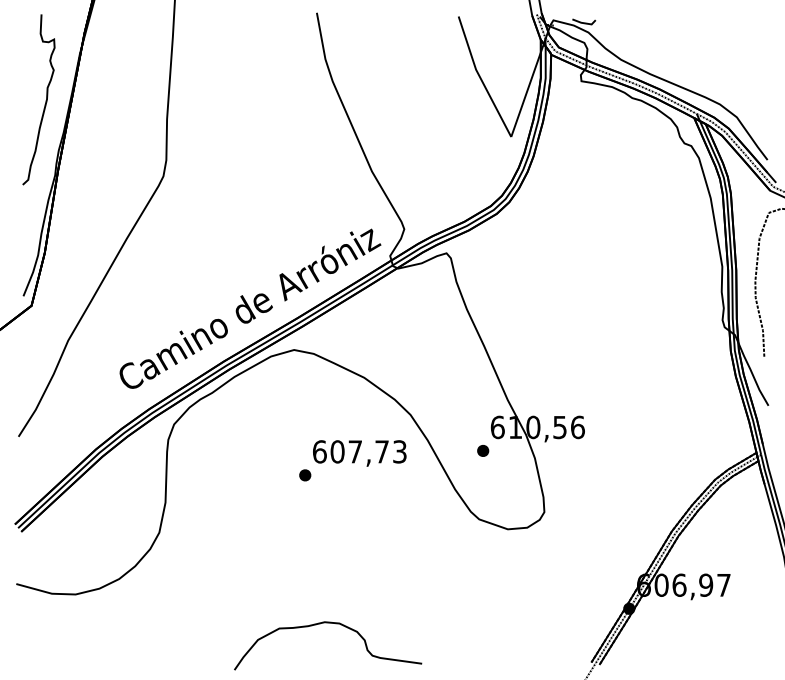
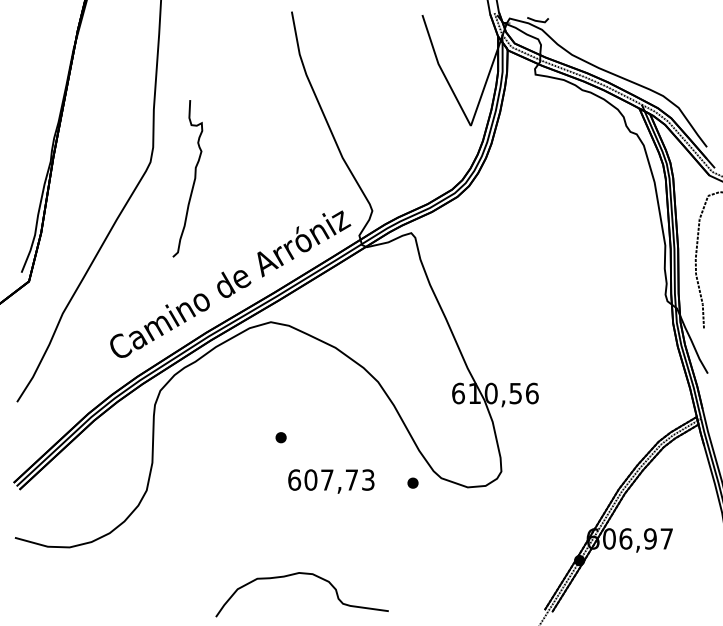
part: (45, 101) -> (193, 180), moved
part: (482, 450) -> (412, 482), moved
text: (359, 453) -> (331, 481), moved

